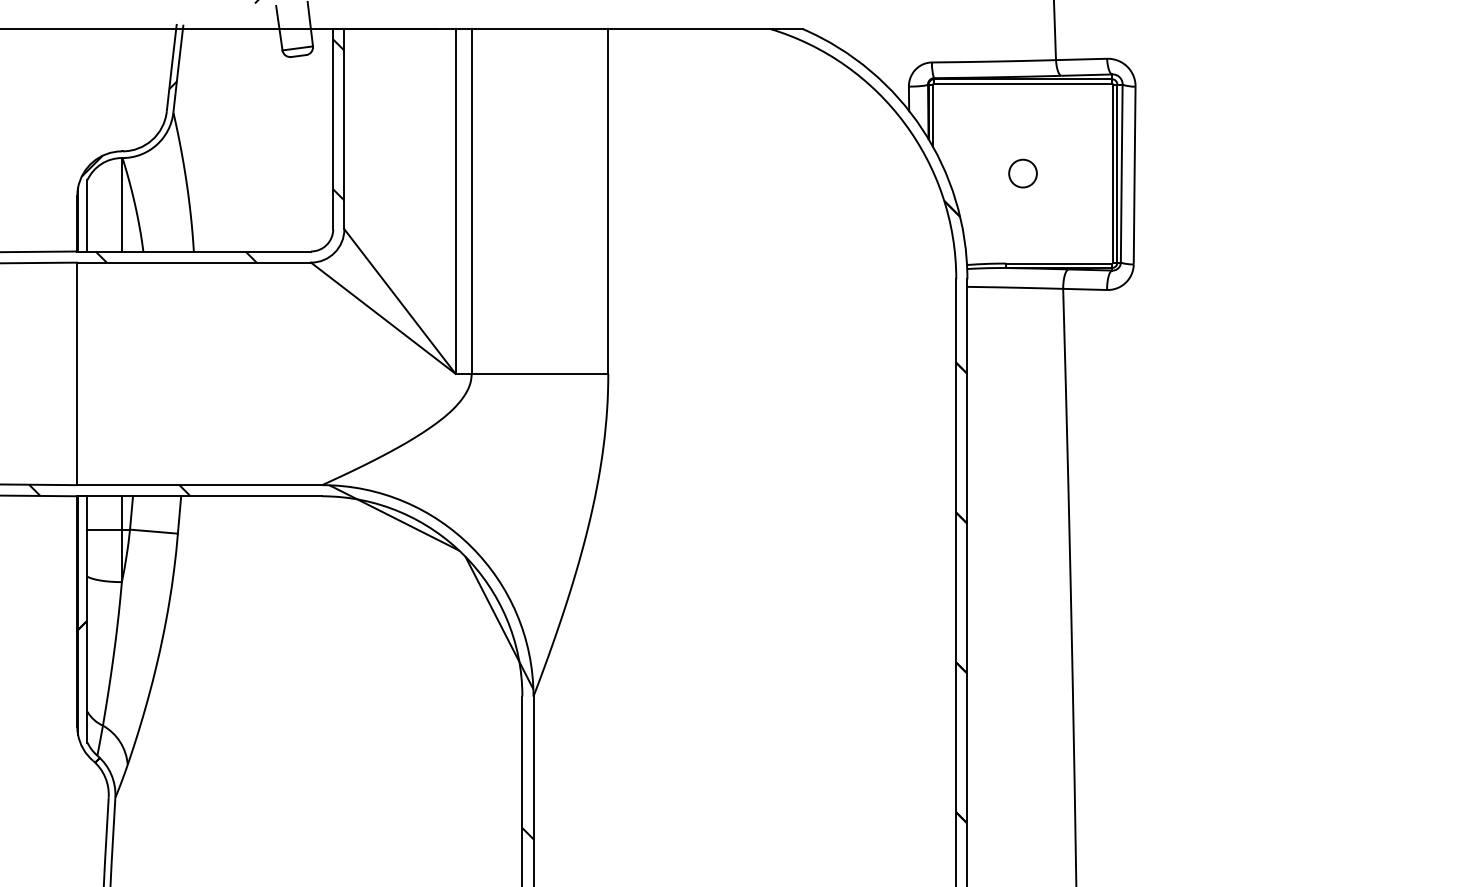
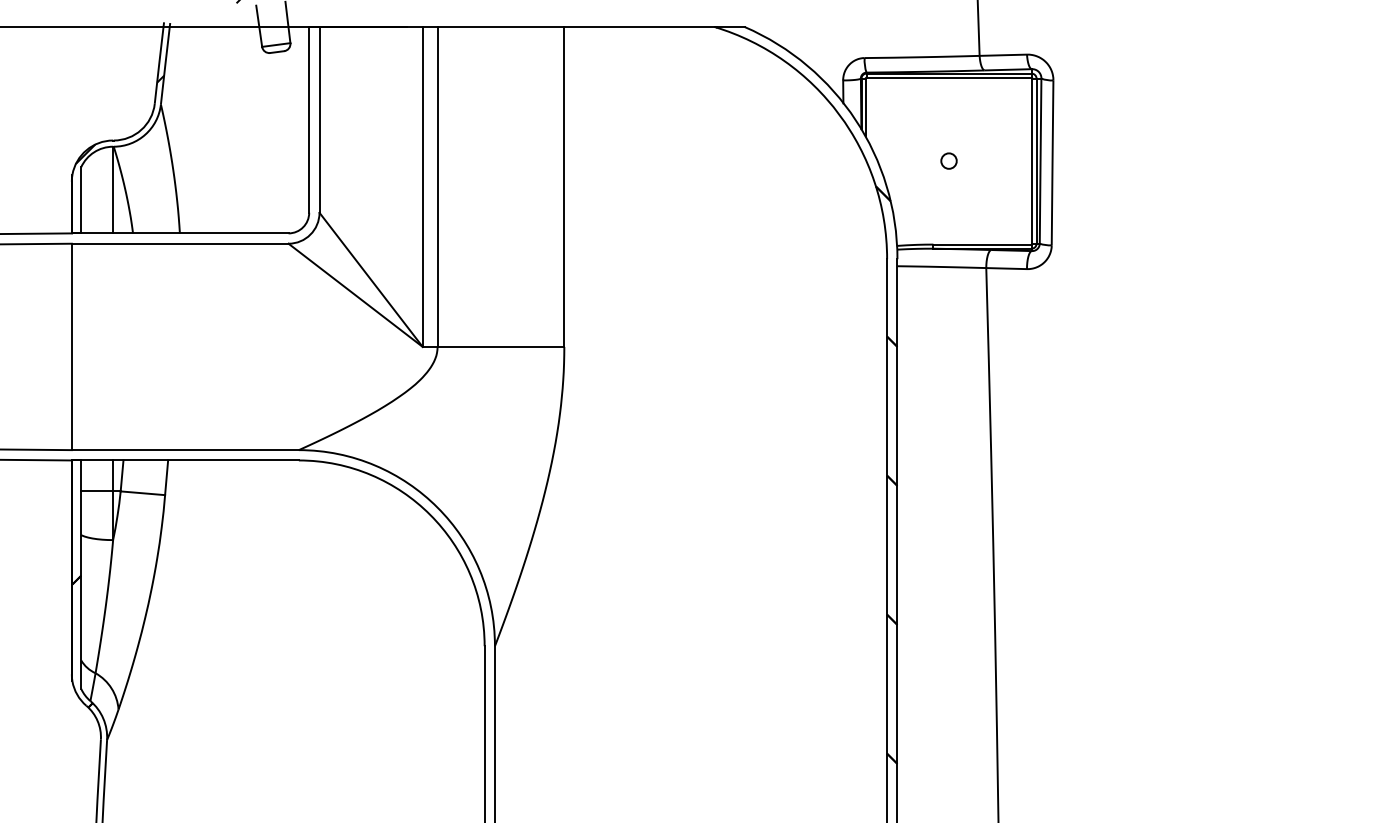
hatch: (219, 150) -> (203, 139), removed
circle: (1022, 173) -> (948, 161), size x0.6
hatch: (281, 661) -> (261, 613), removed

